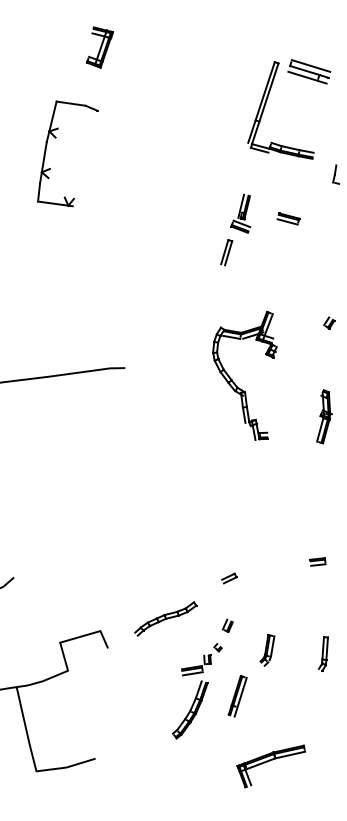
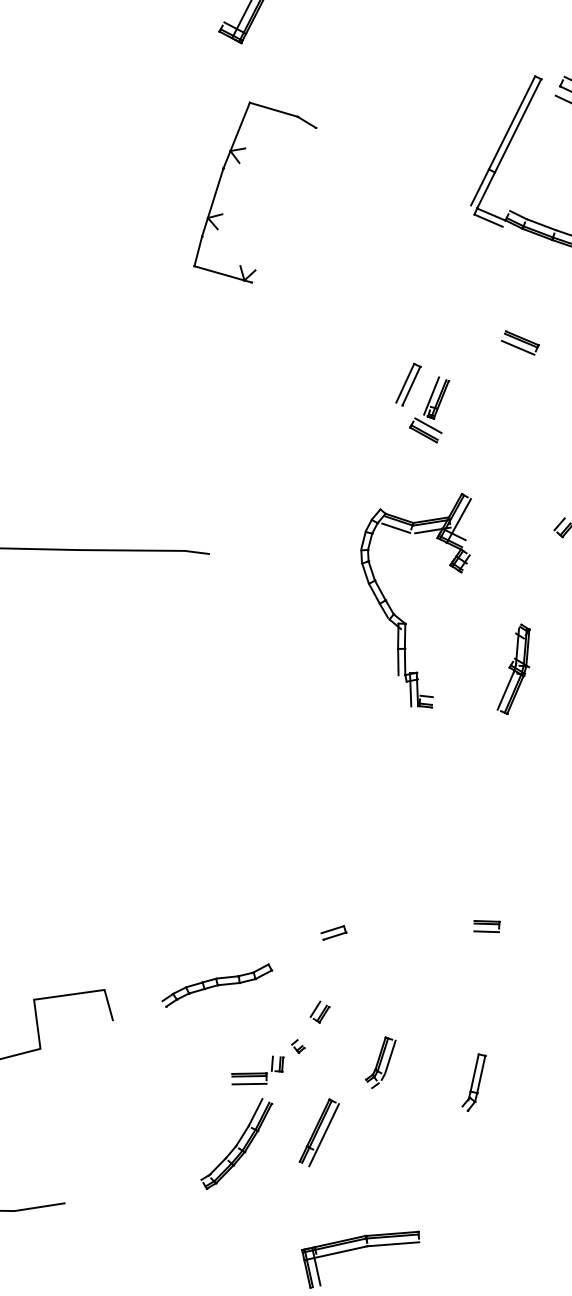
part: (56, 138) -> (240, 164), moved
part: (240, 213) -> (428, 407), moved
part: (324, 416) -> (516, 669), moved

